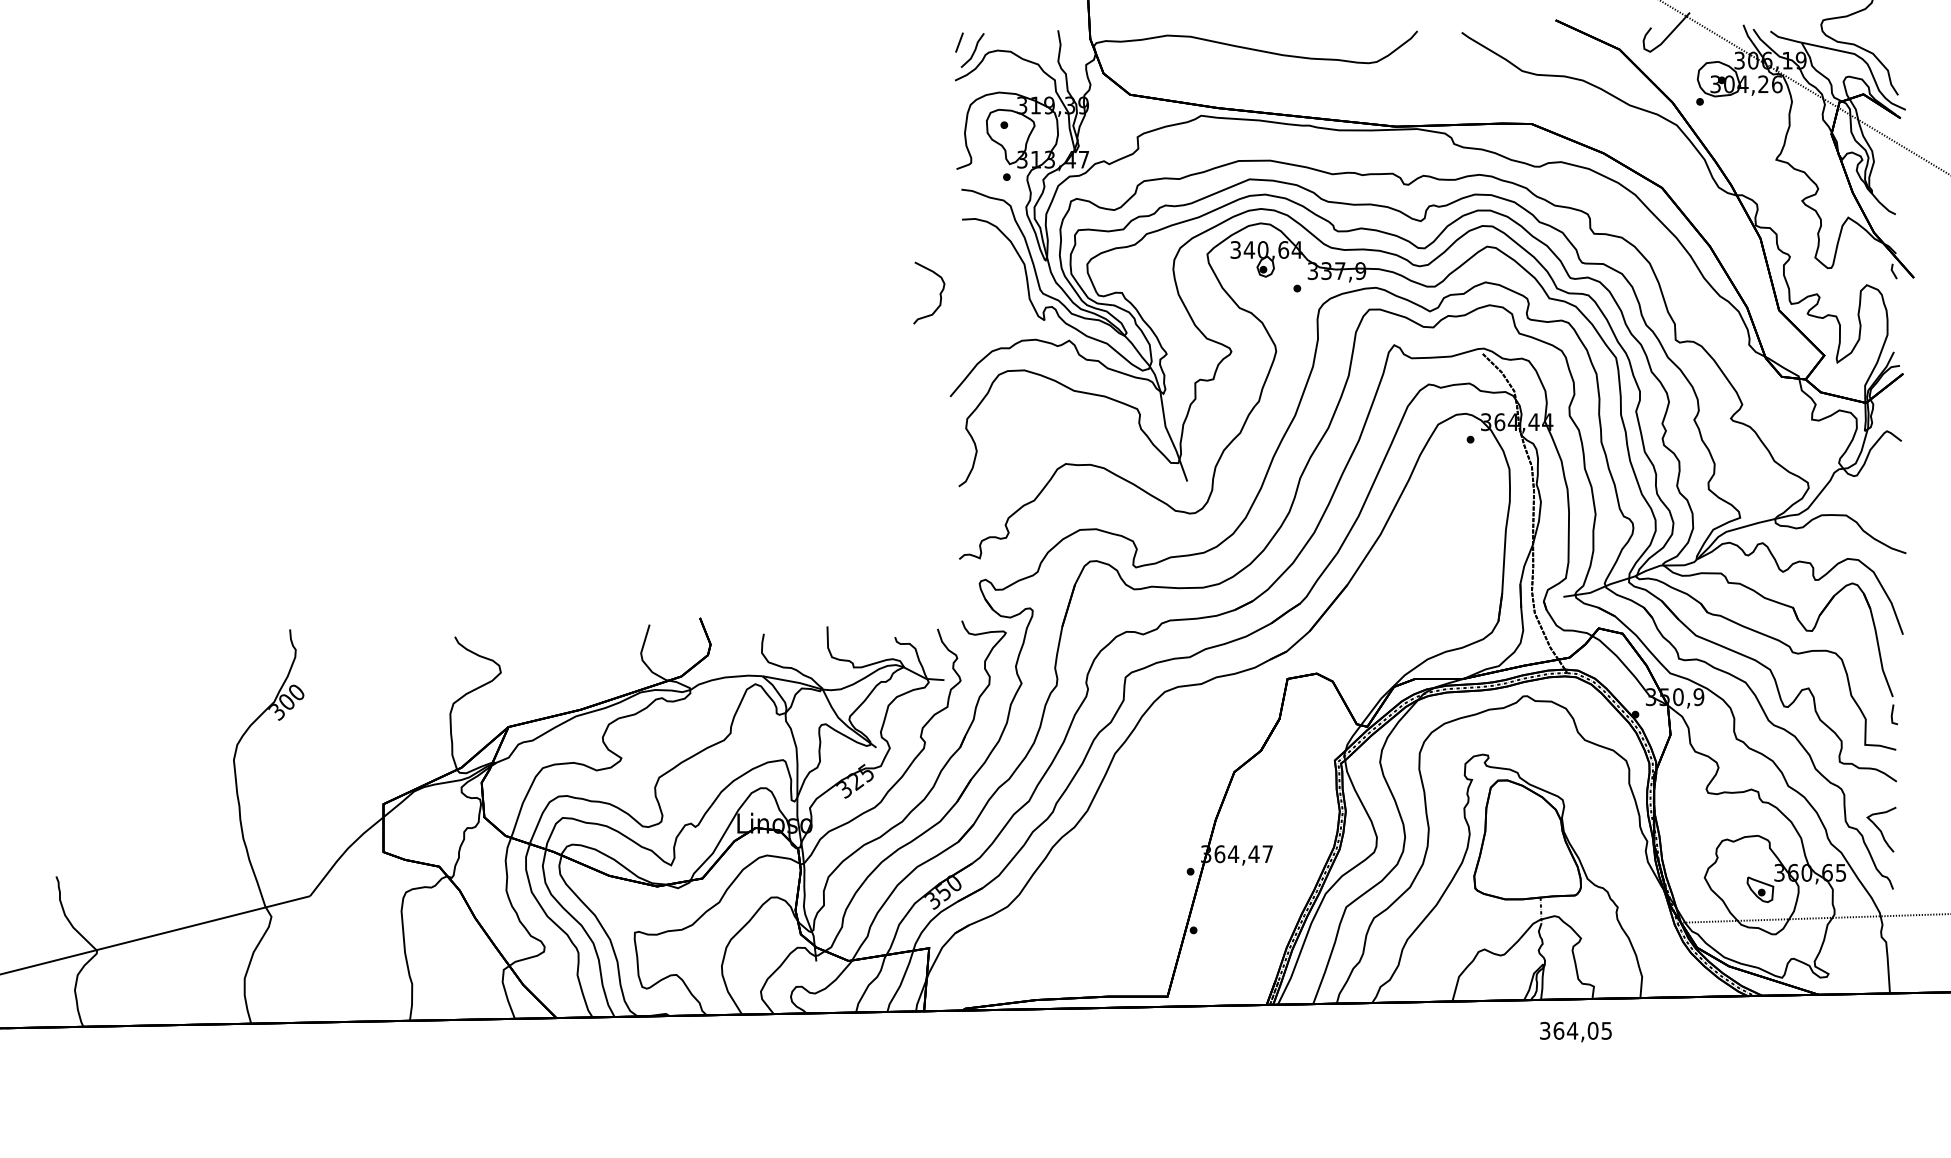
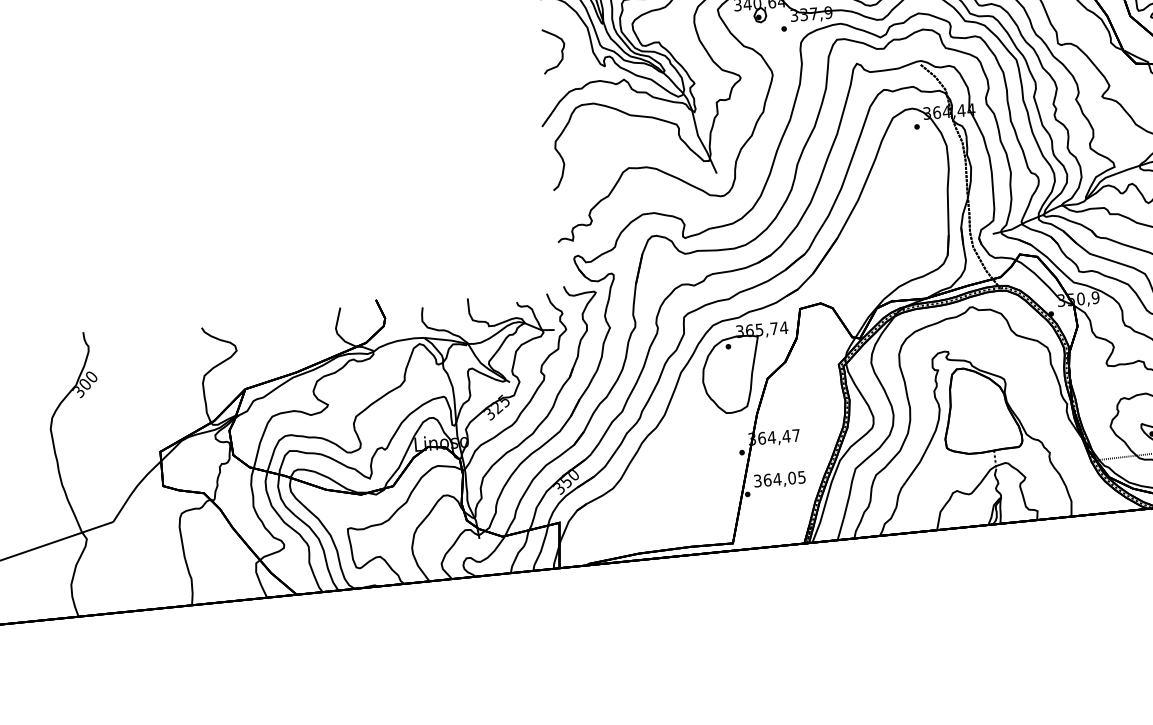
curve: (939, 293) -> (561, 50), moved
part: (1205, 755) -> (745, 368), added
text: (1575, 1031) -> (779, 479), moved

